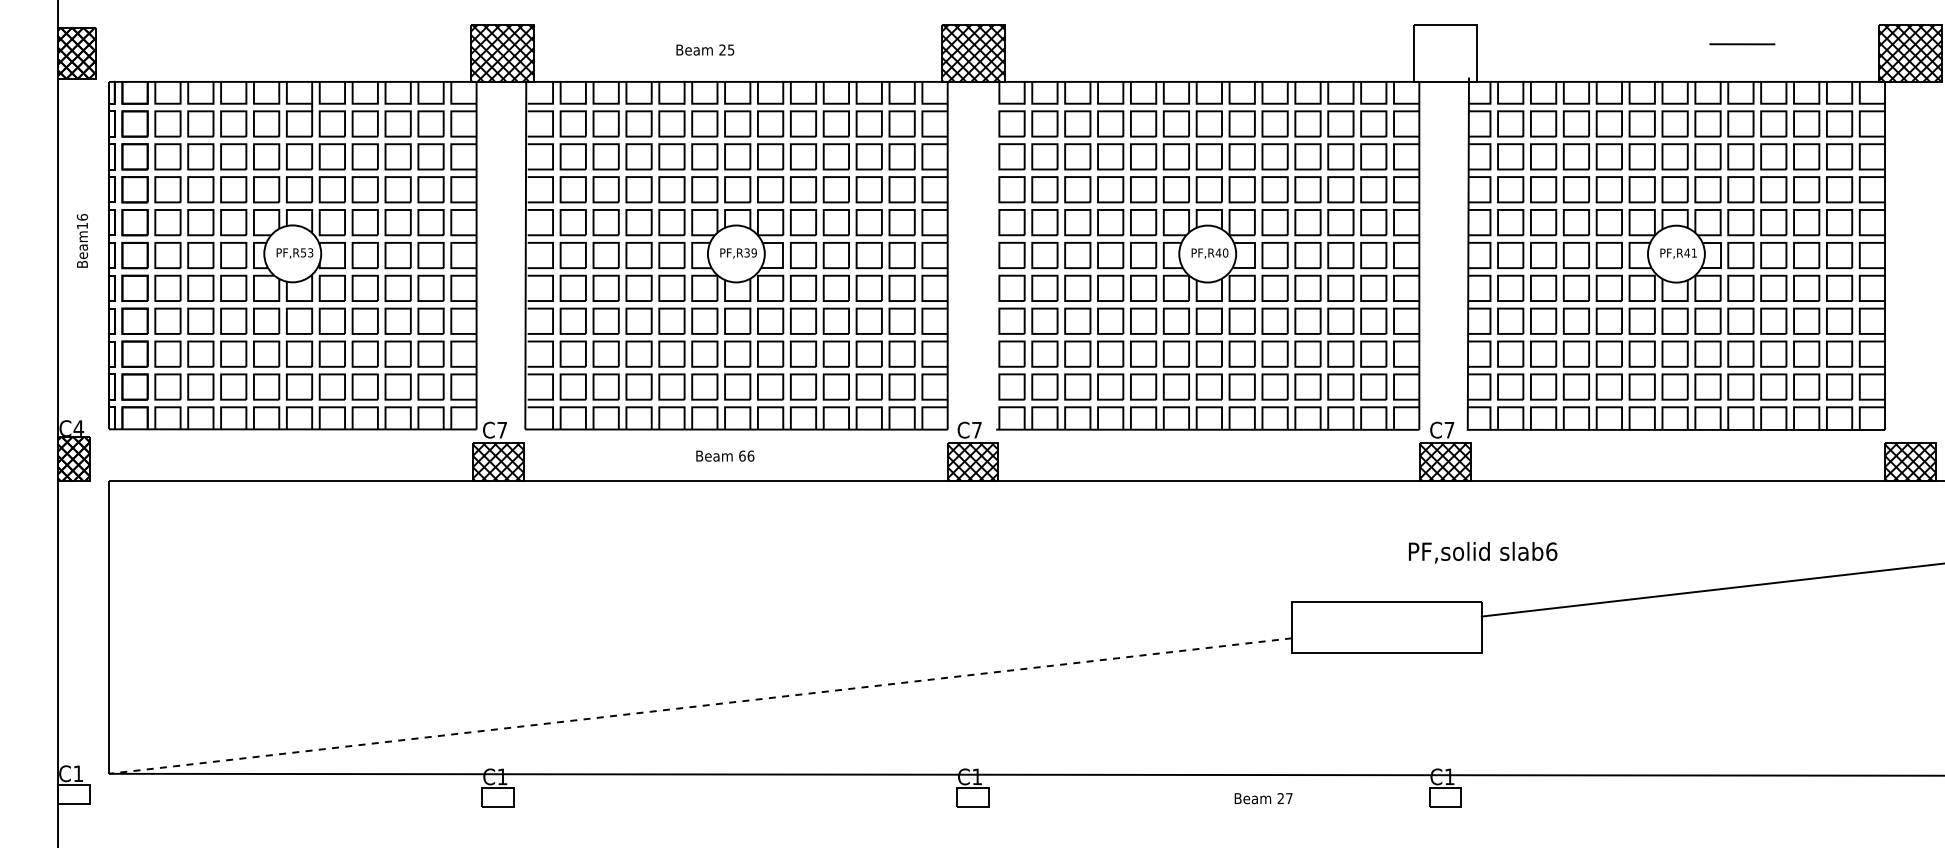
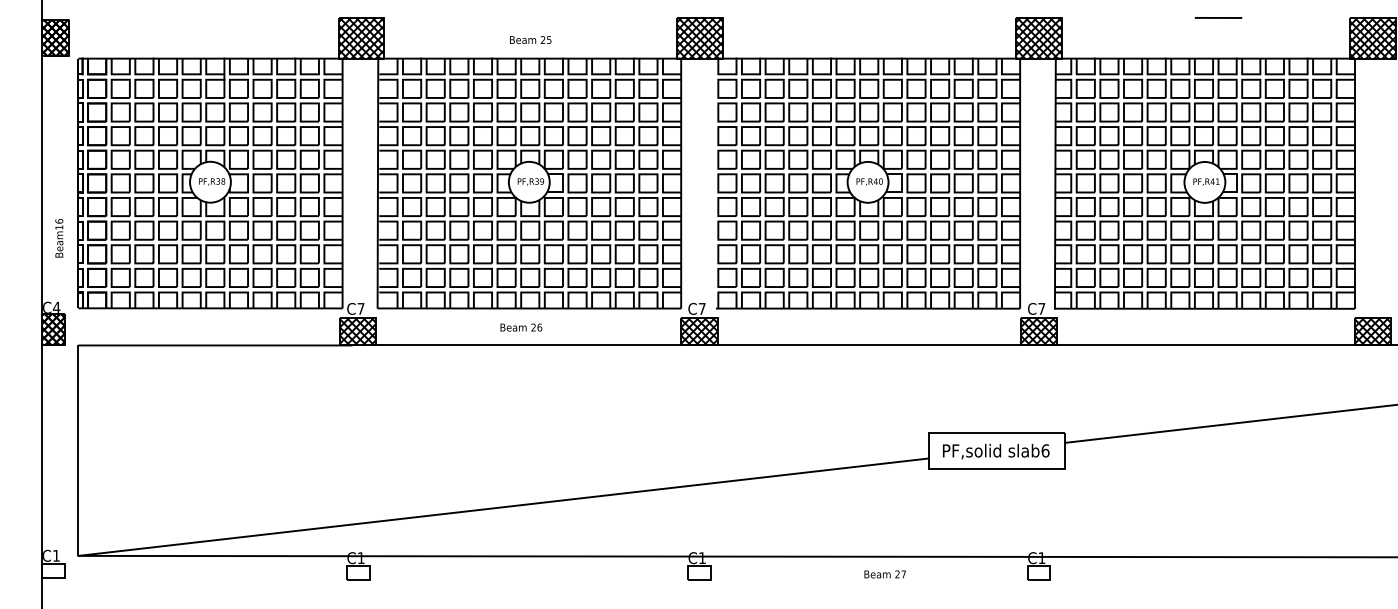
line: (1742, 44) -> (1218, 18), moved
text: (705, 49) -> (530, 39), moved
hatch: (1444, 52) -> (1038, 37), added
text: (81, 240) -> (58, 238), moved
text: (307, 252) -> (221, 181), PF,R53 -> PF,R38
text: (742, 455) -> (533, 327), 66 -> 26
text: (1483, 552) -> (996, 451), moved
line: (700, 706) -> (503, 507), dashed -> solid
text: (1263, 798) -> (885, 574), moved

